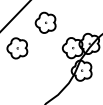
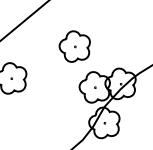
part: (45, 22) -> (74, 46), moved

